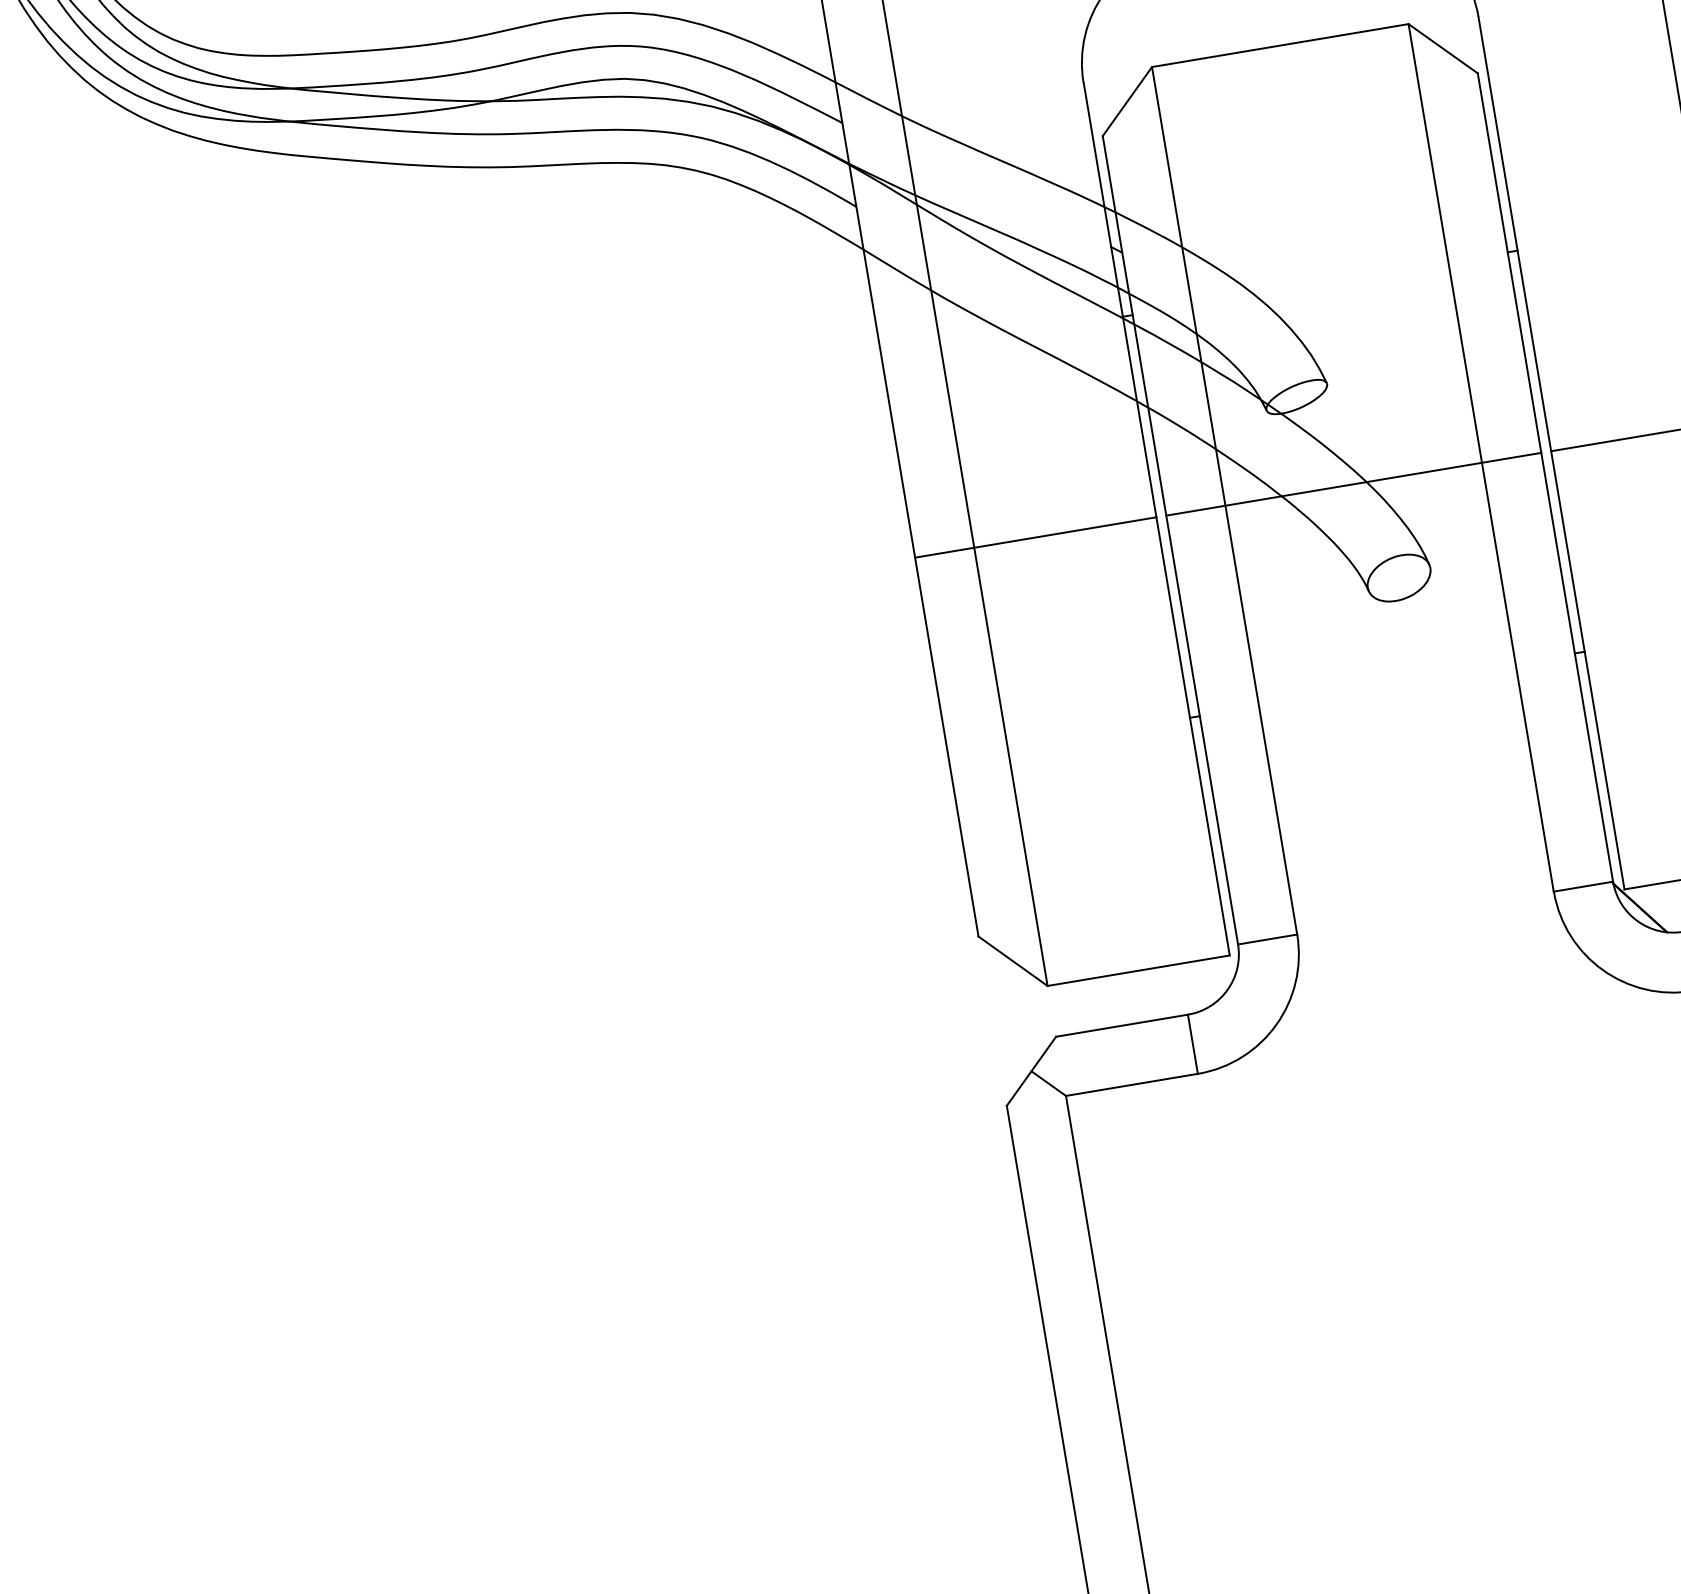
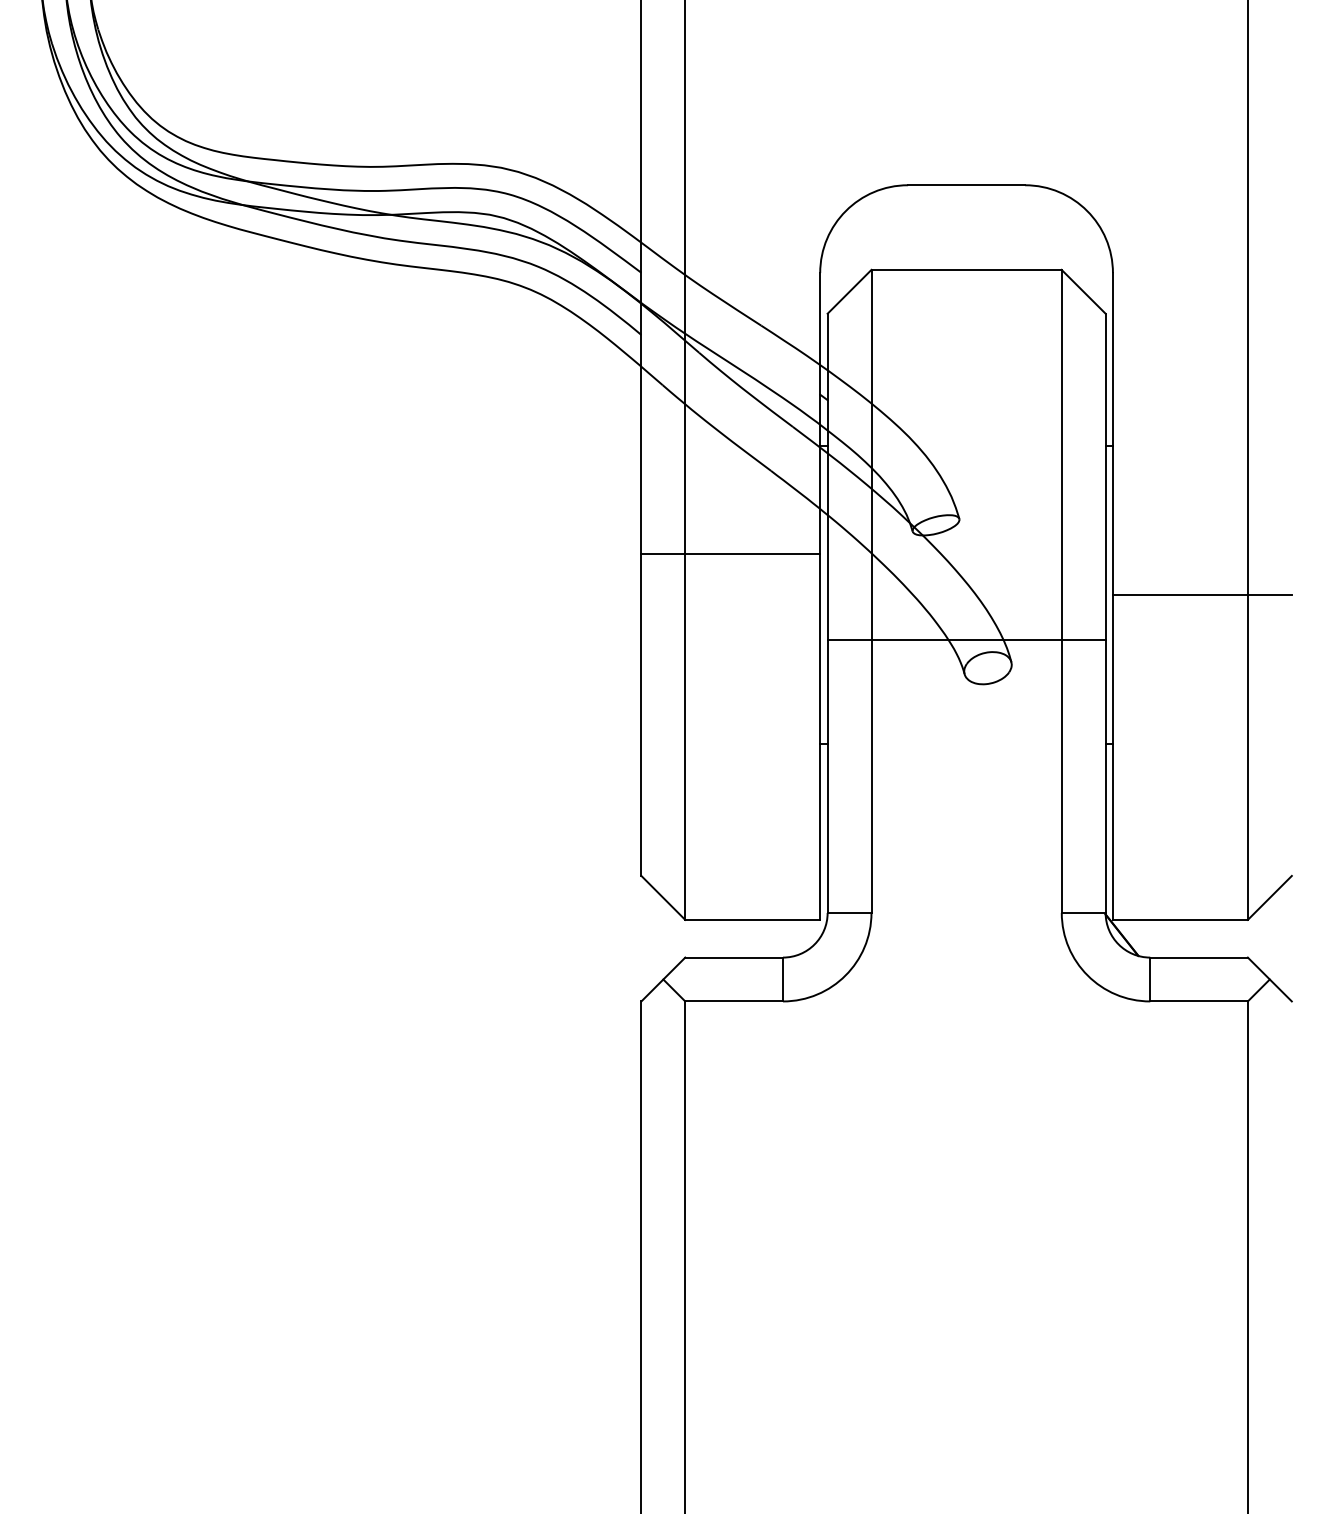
line: (1353, 484) -> (966, 640), moved
line: (1035, 538) -> (730, 554), moved

